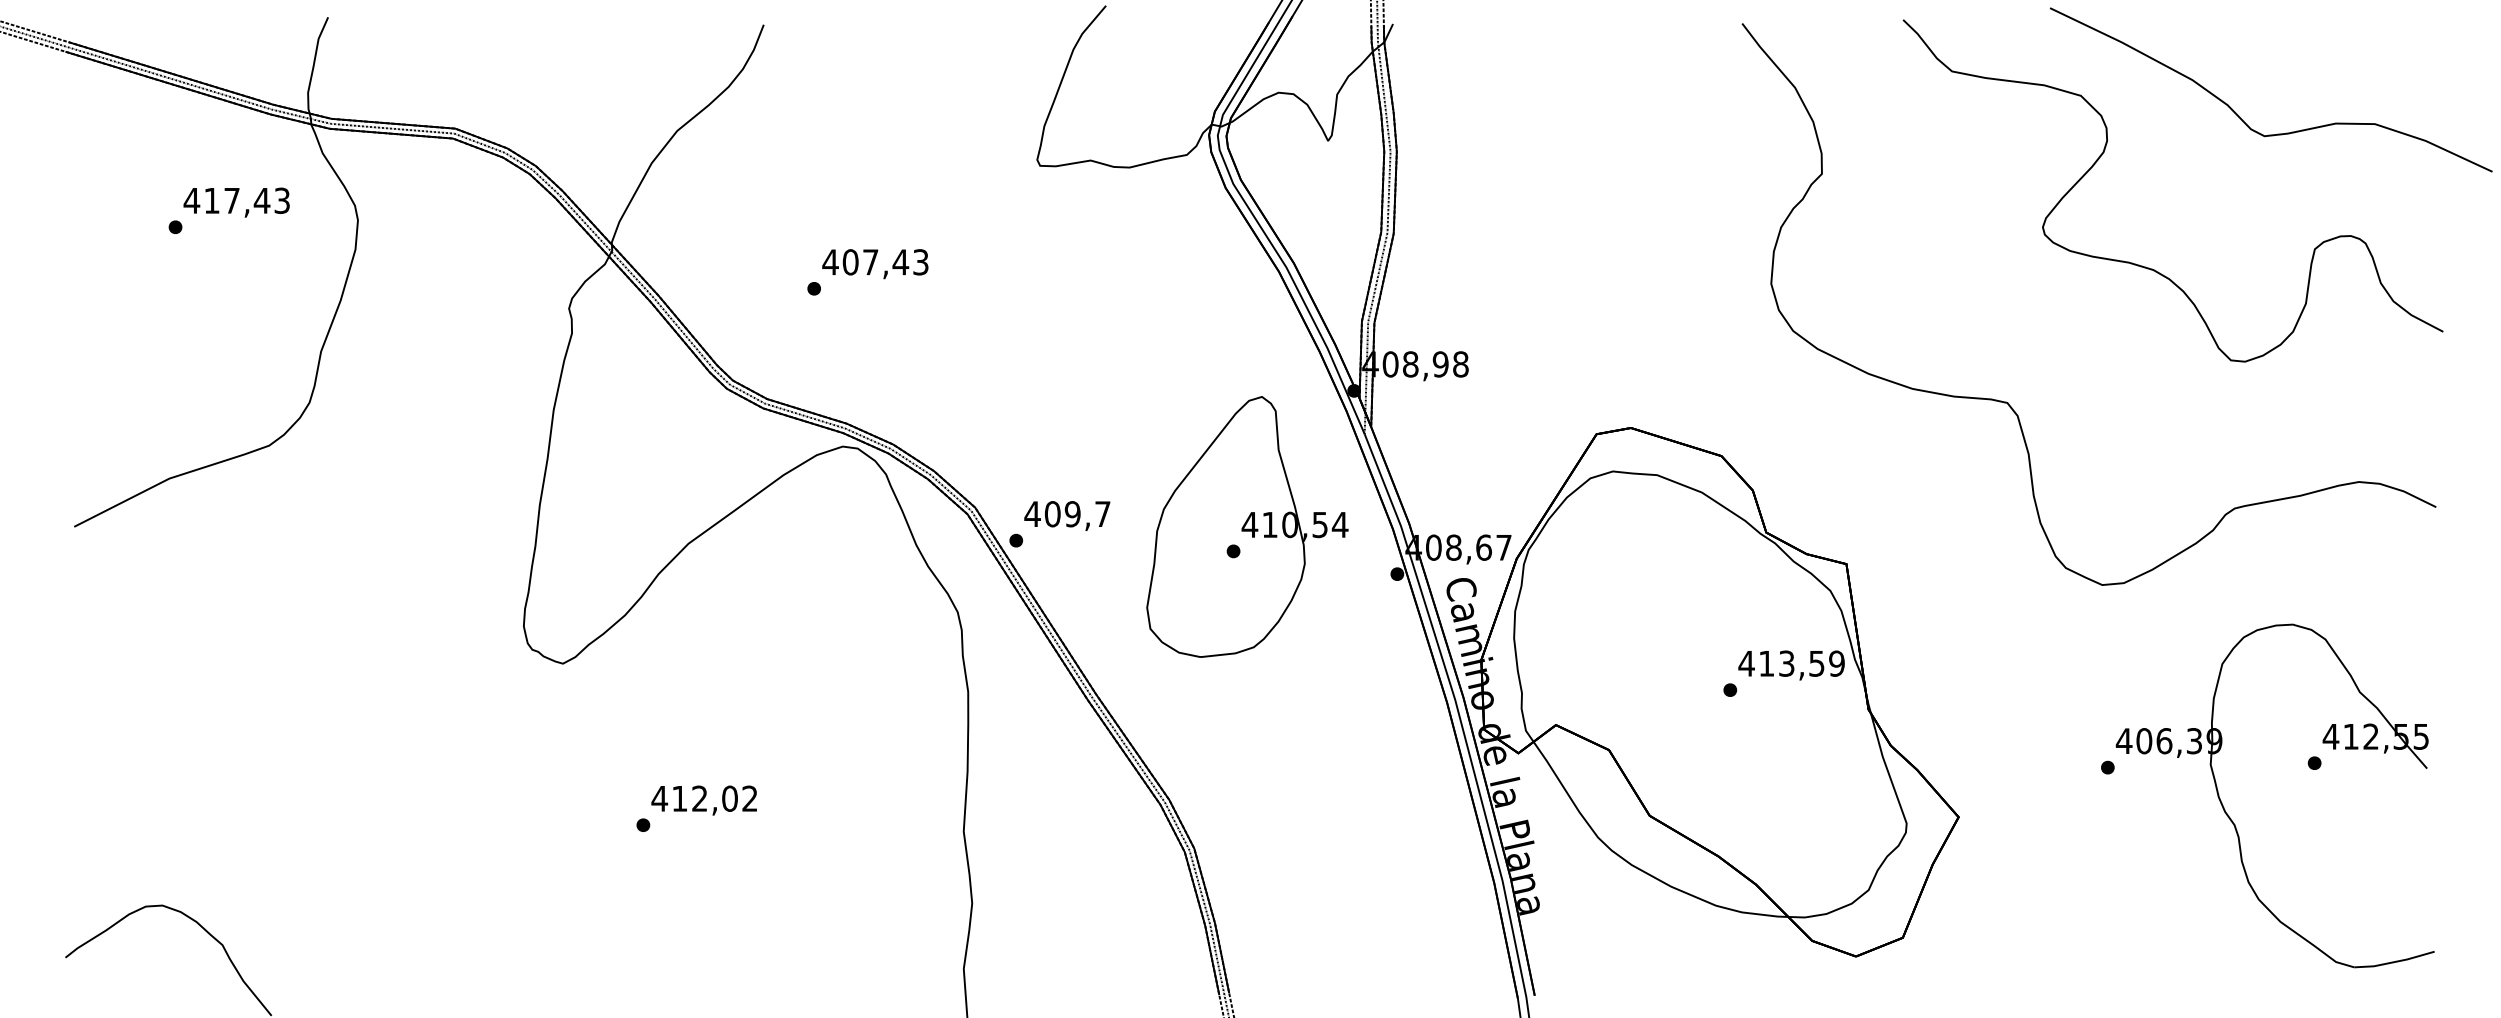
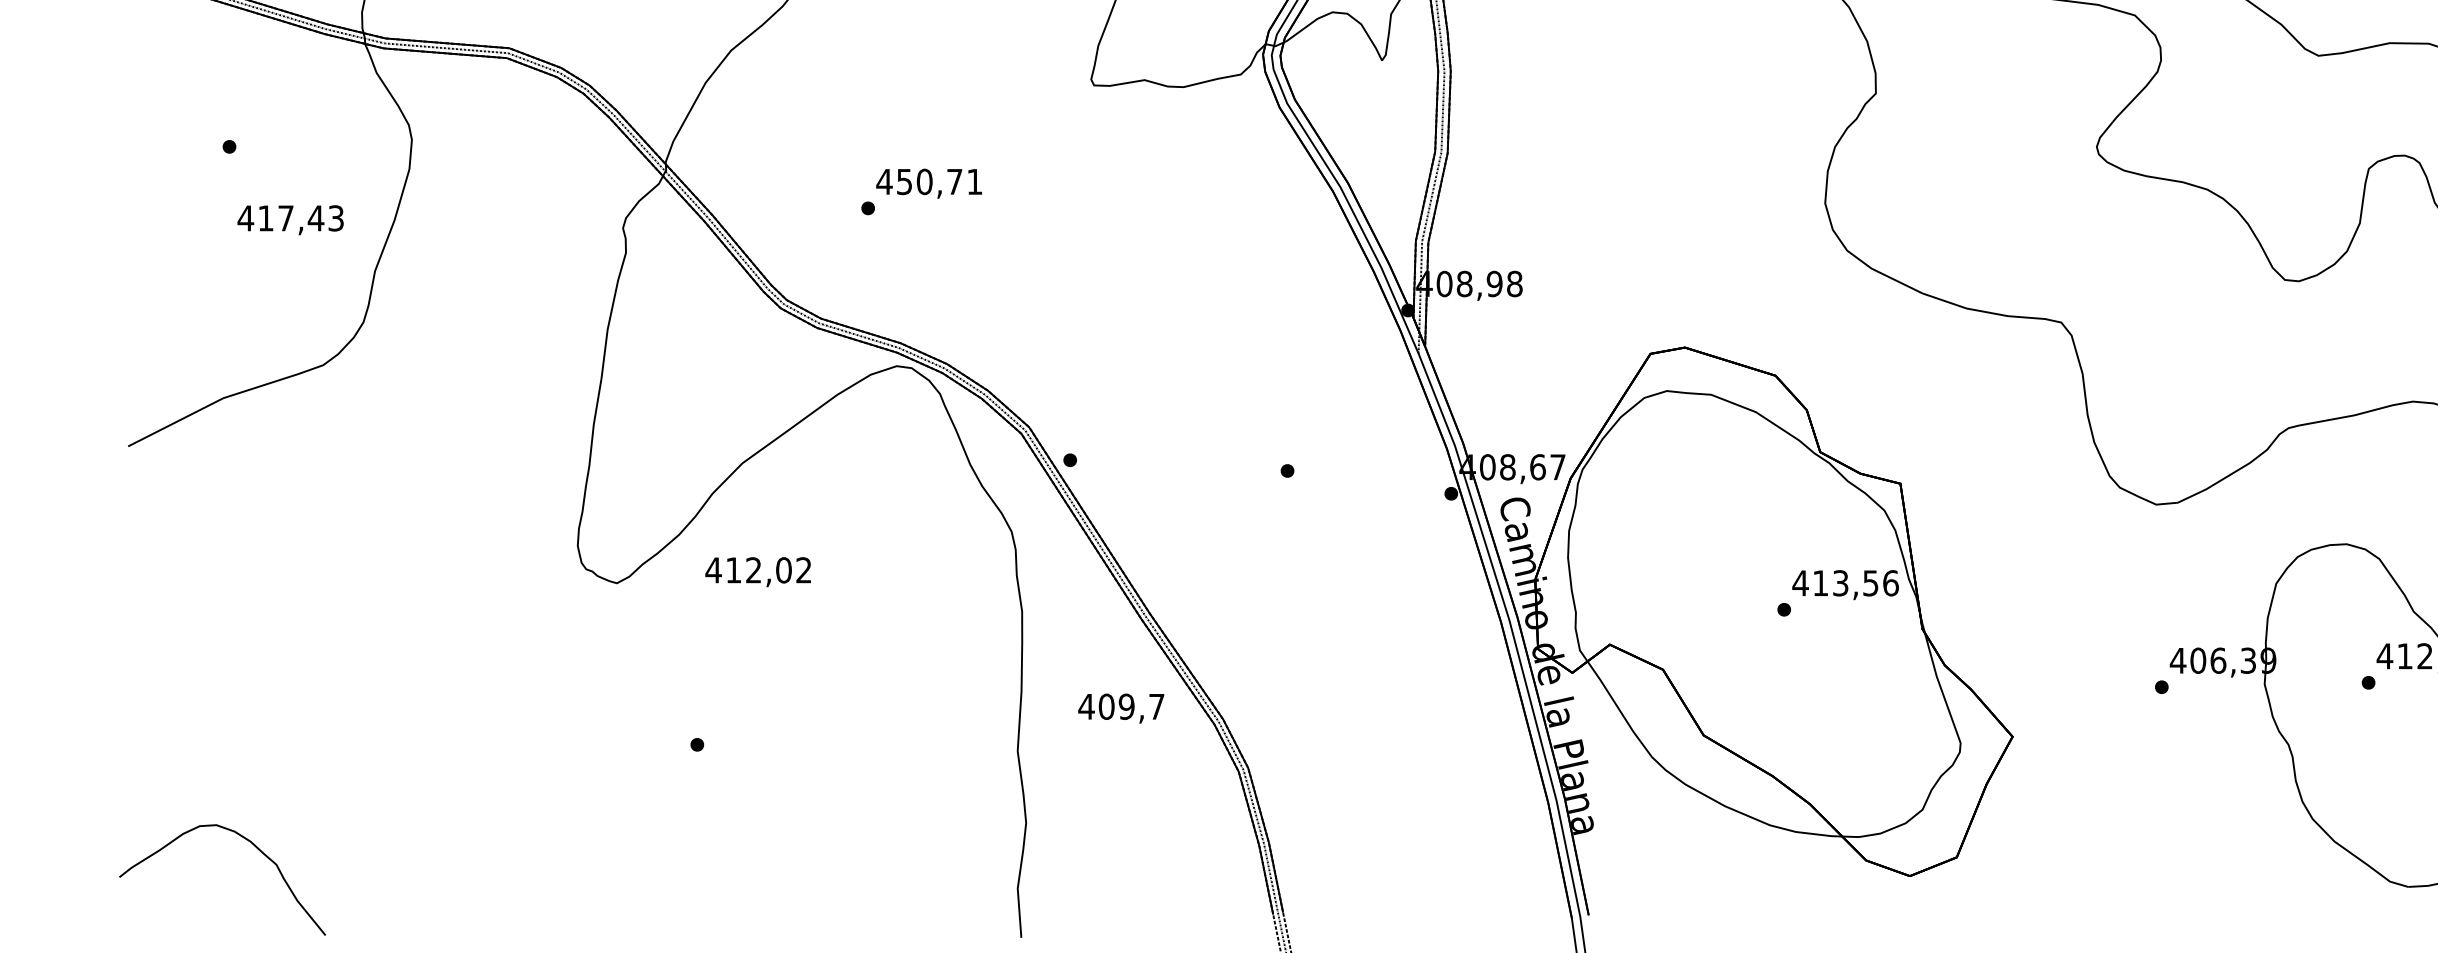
text: (236, 202) -> (290, 220), moved
text: (885, 262) -> (939, 182), 407,43 -> 450,71
text: (1067, 515) -> (1121, 708), moved
part: (1247, 526) -> (1301, 446), removed
text: (1837, 663) -> (1891, 583), 413,59 -> 413,56
text: (703, 800) -> (757, 572), moved

